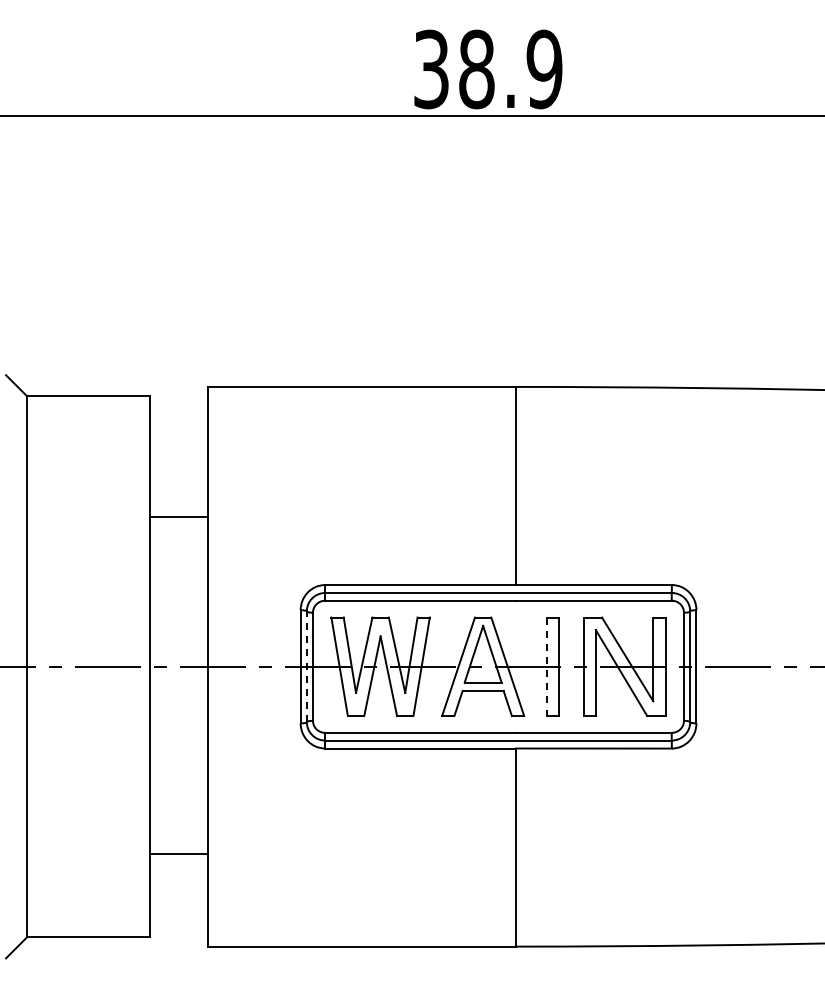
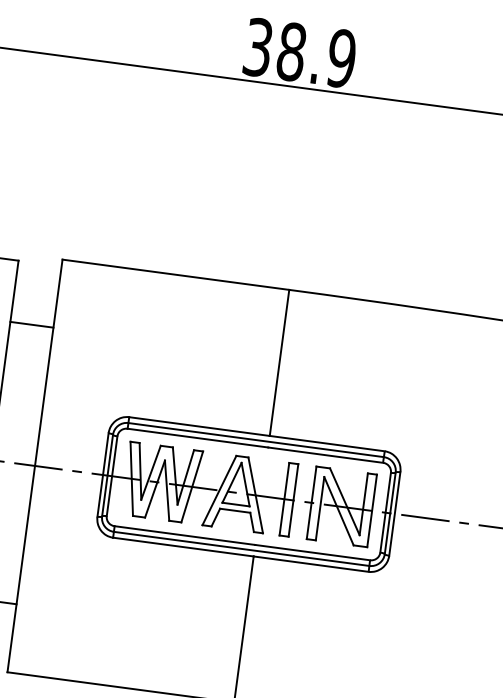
line: (179, 517) -> (32, 325), moved
line: (306, 666) -> (107, 475), dashed -> solid
line: (546, 667) -> (284, 499), dashed -> solid

